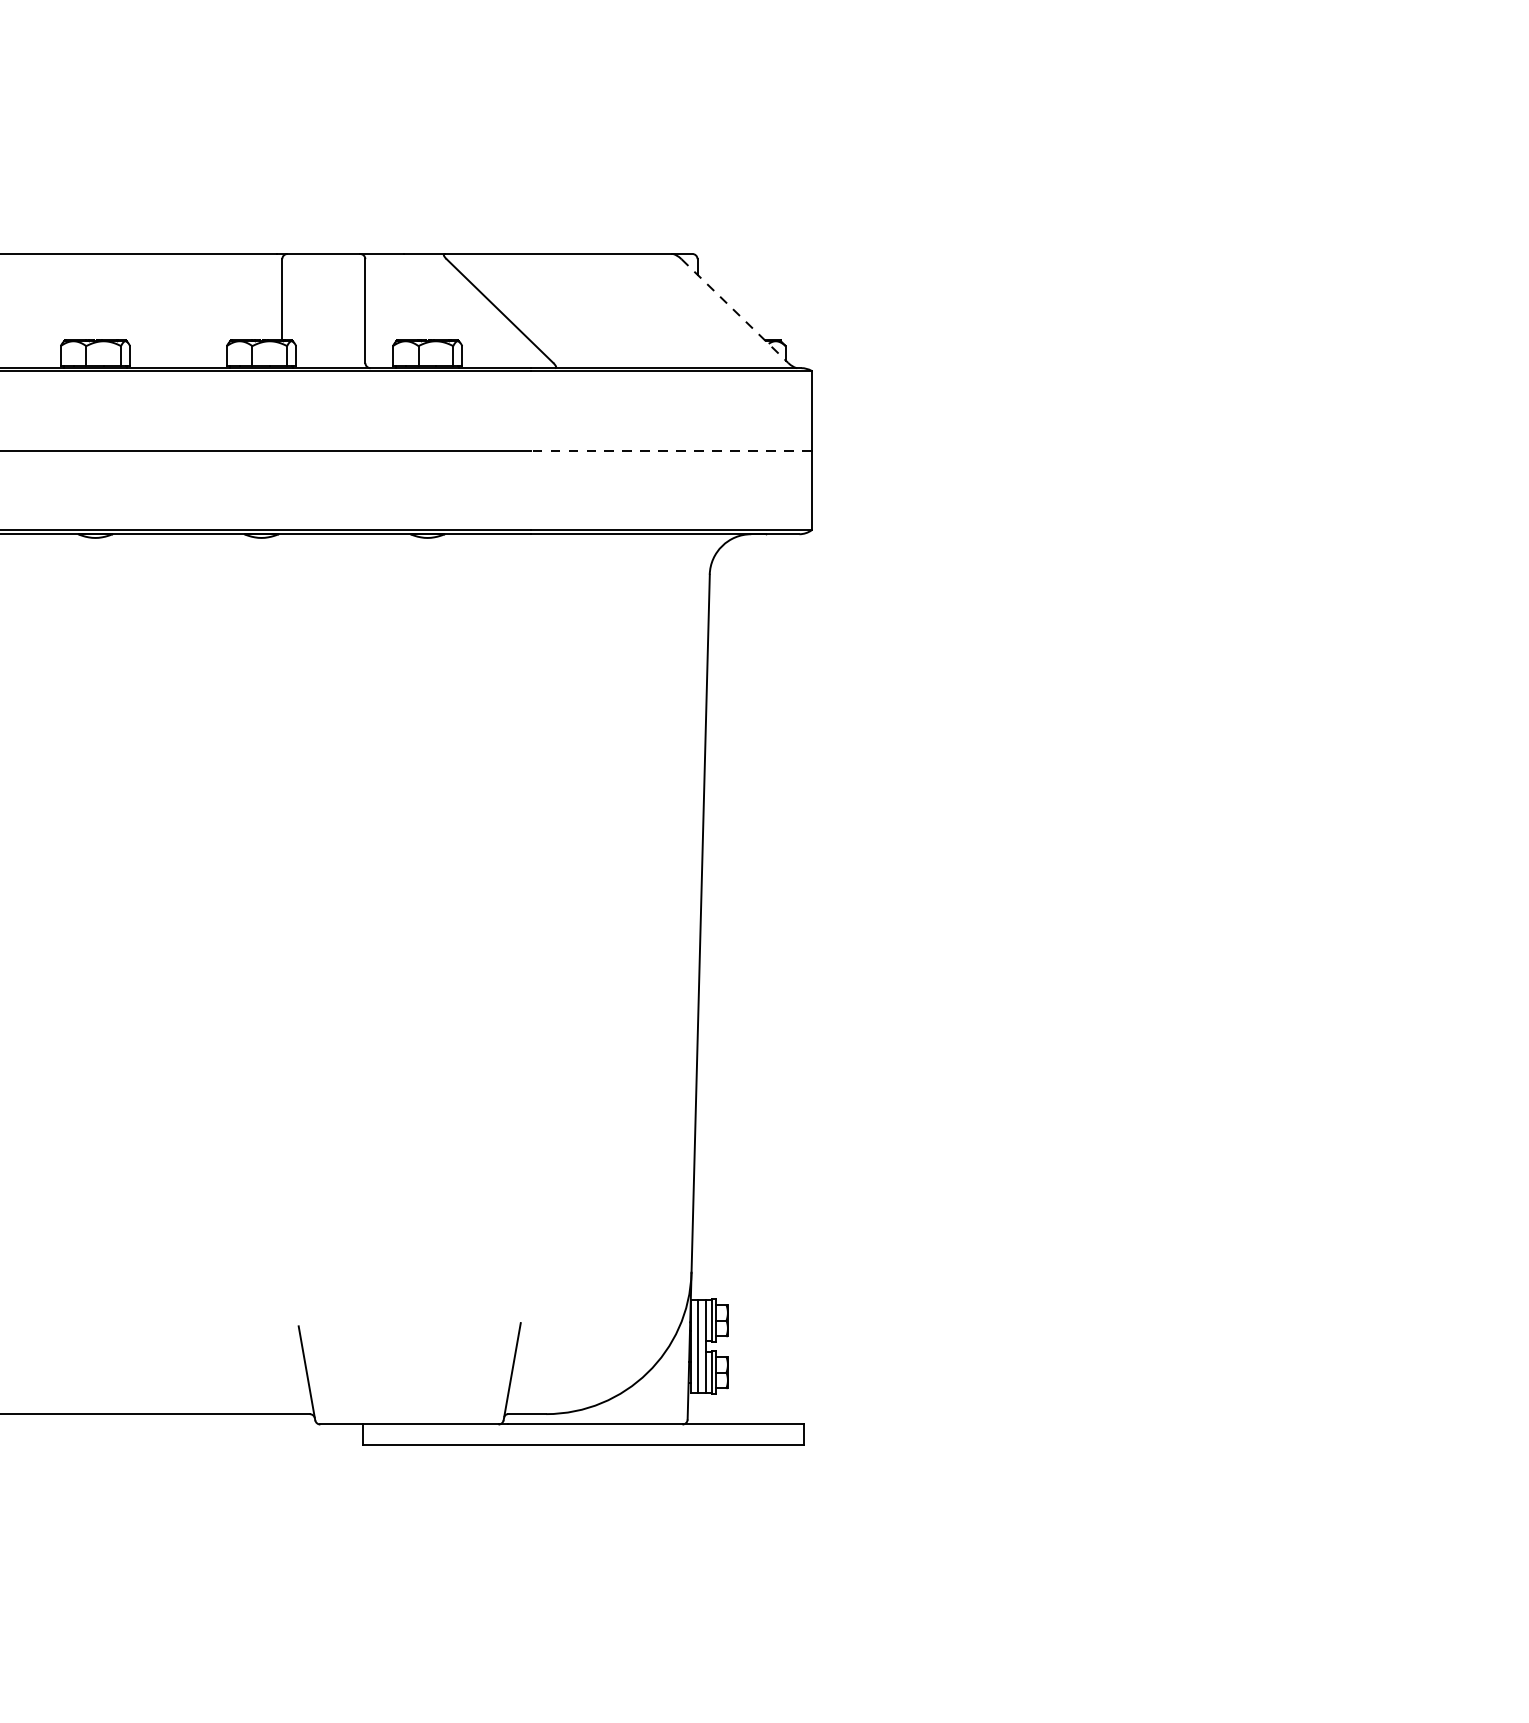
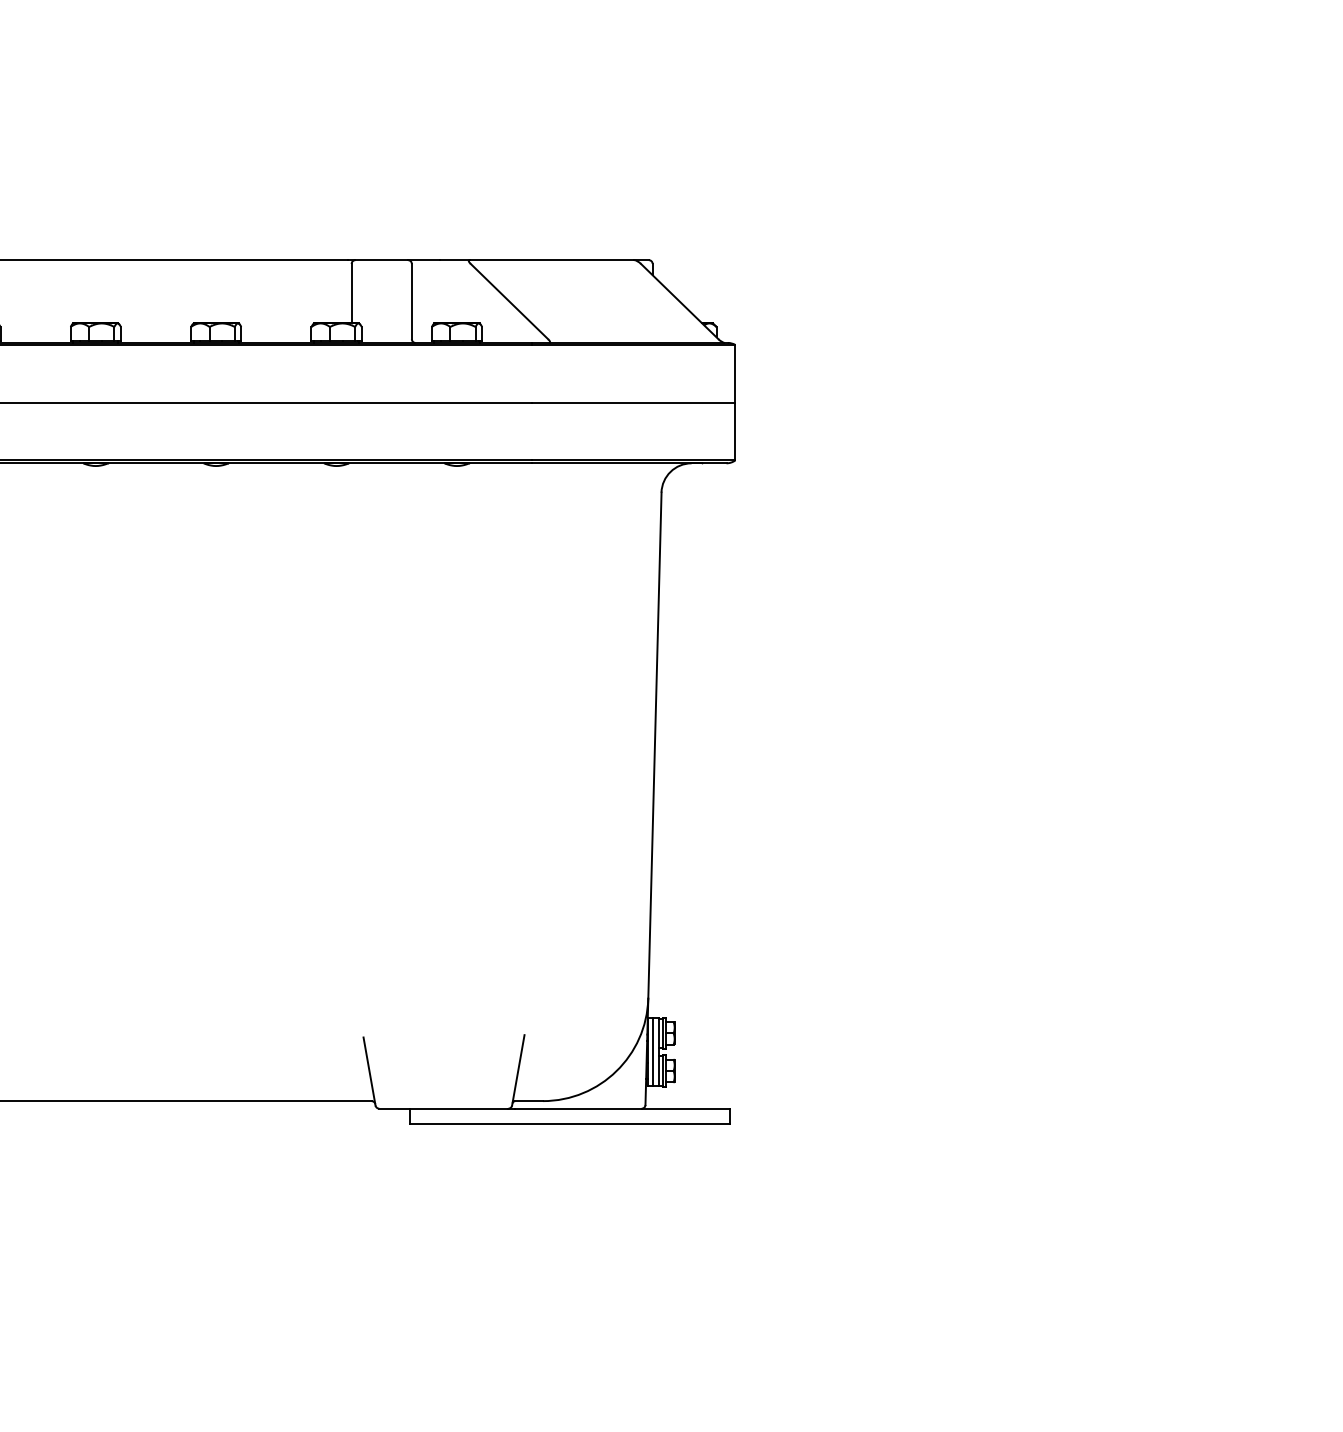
line: (734, 310) -> (679, 301), dashed -> solid
line: (671, 451) -> (633, 403), dashed -> solid

